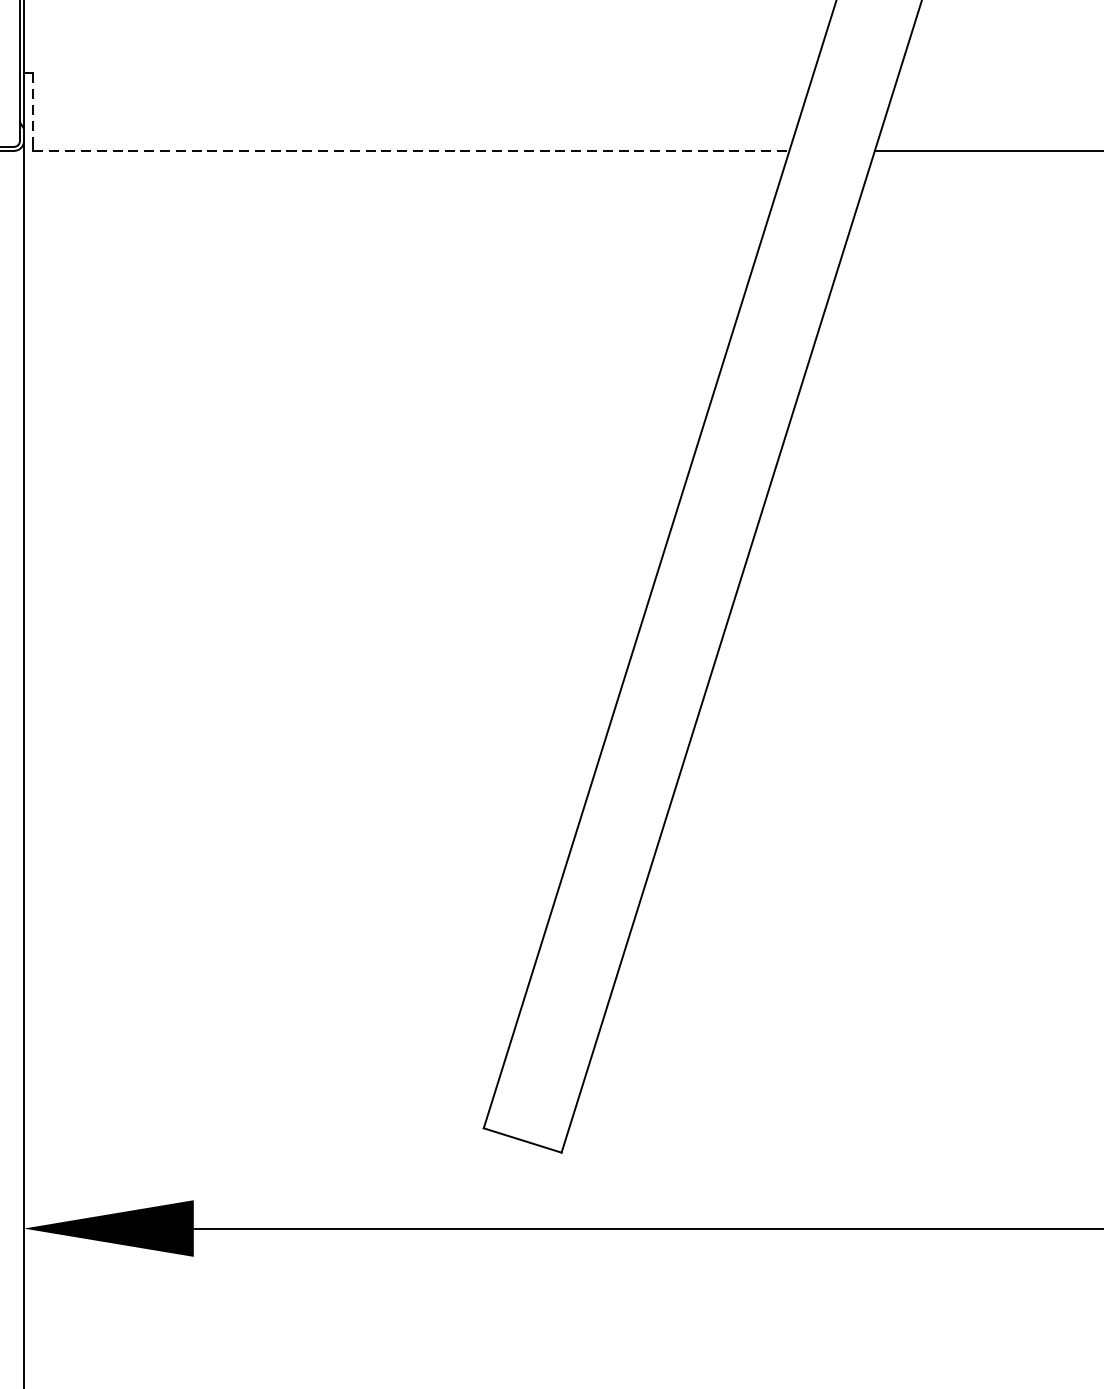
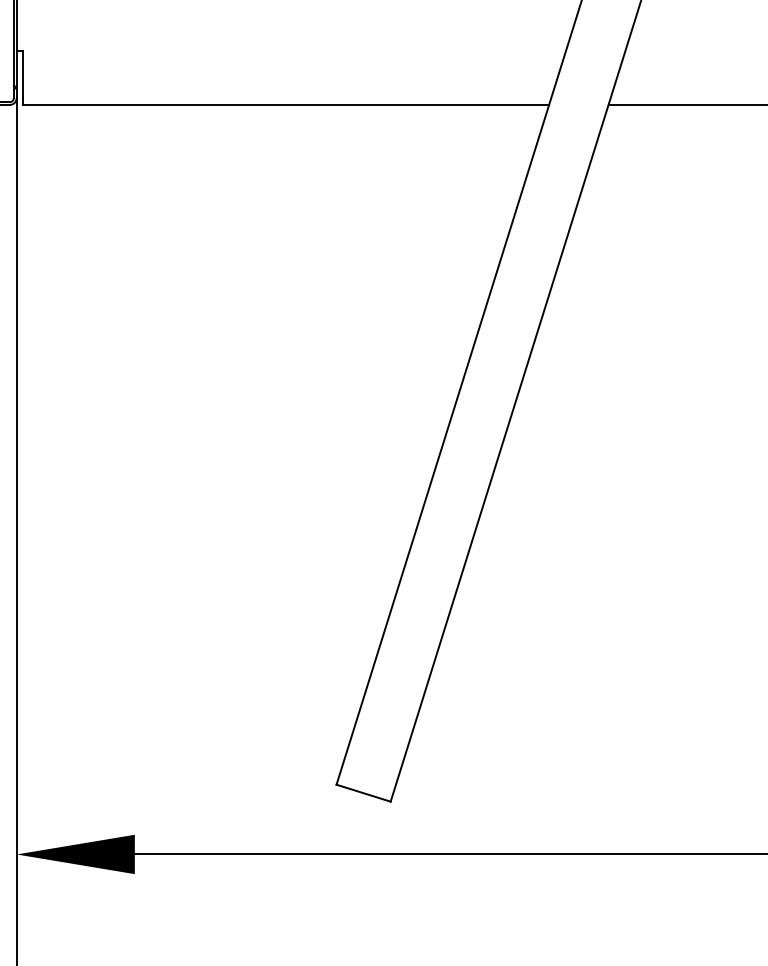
line: (33, 107) -> (23, 74), dashed -> solid
line: (411, 150) -> (286, 104), dashed -> solid

